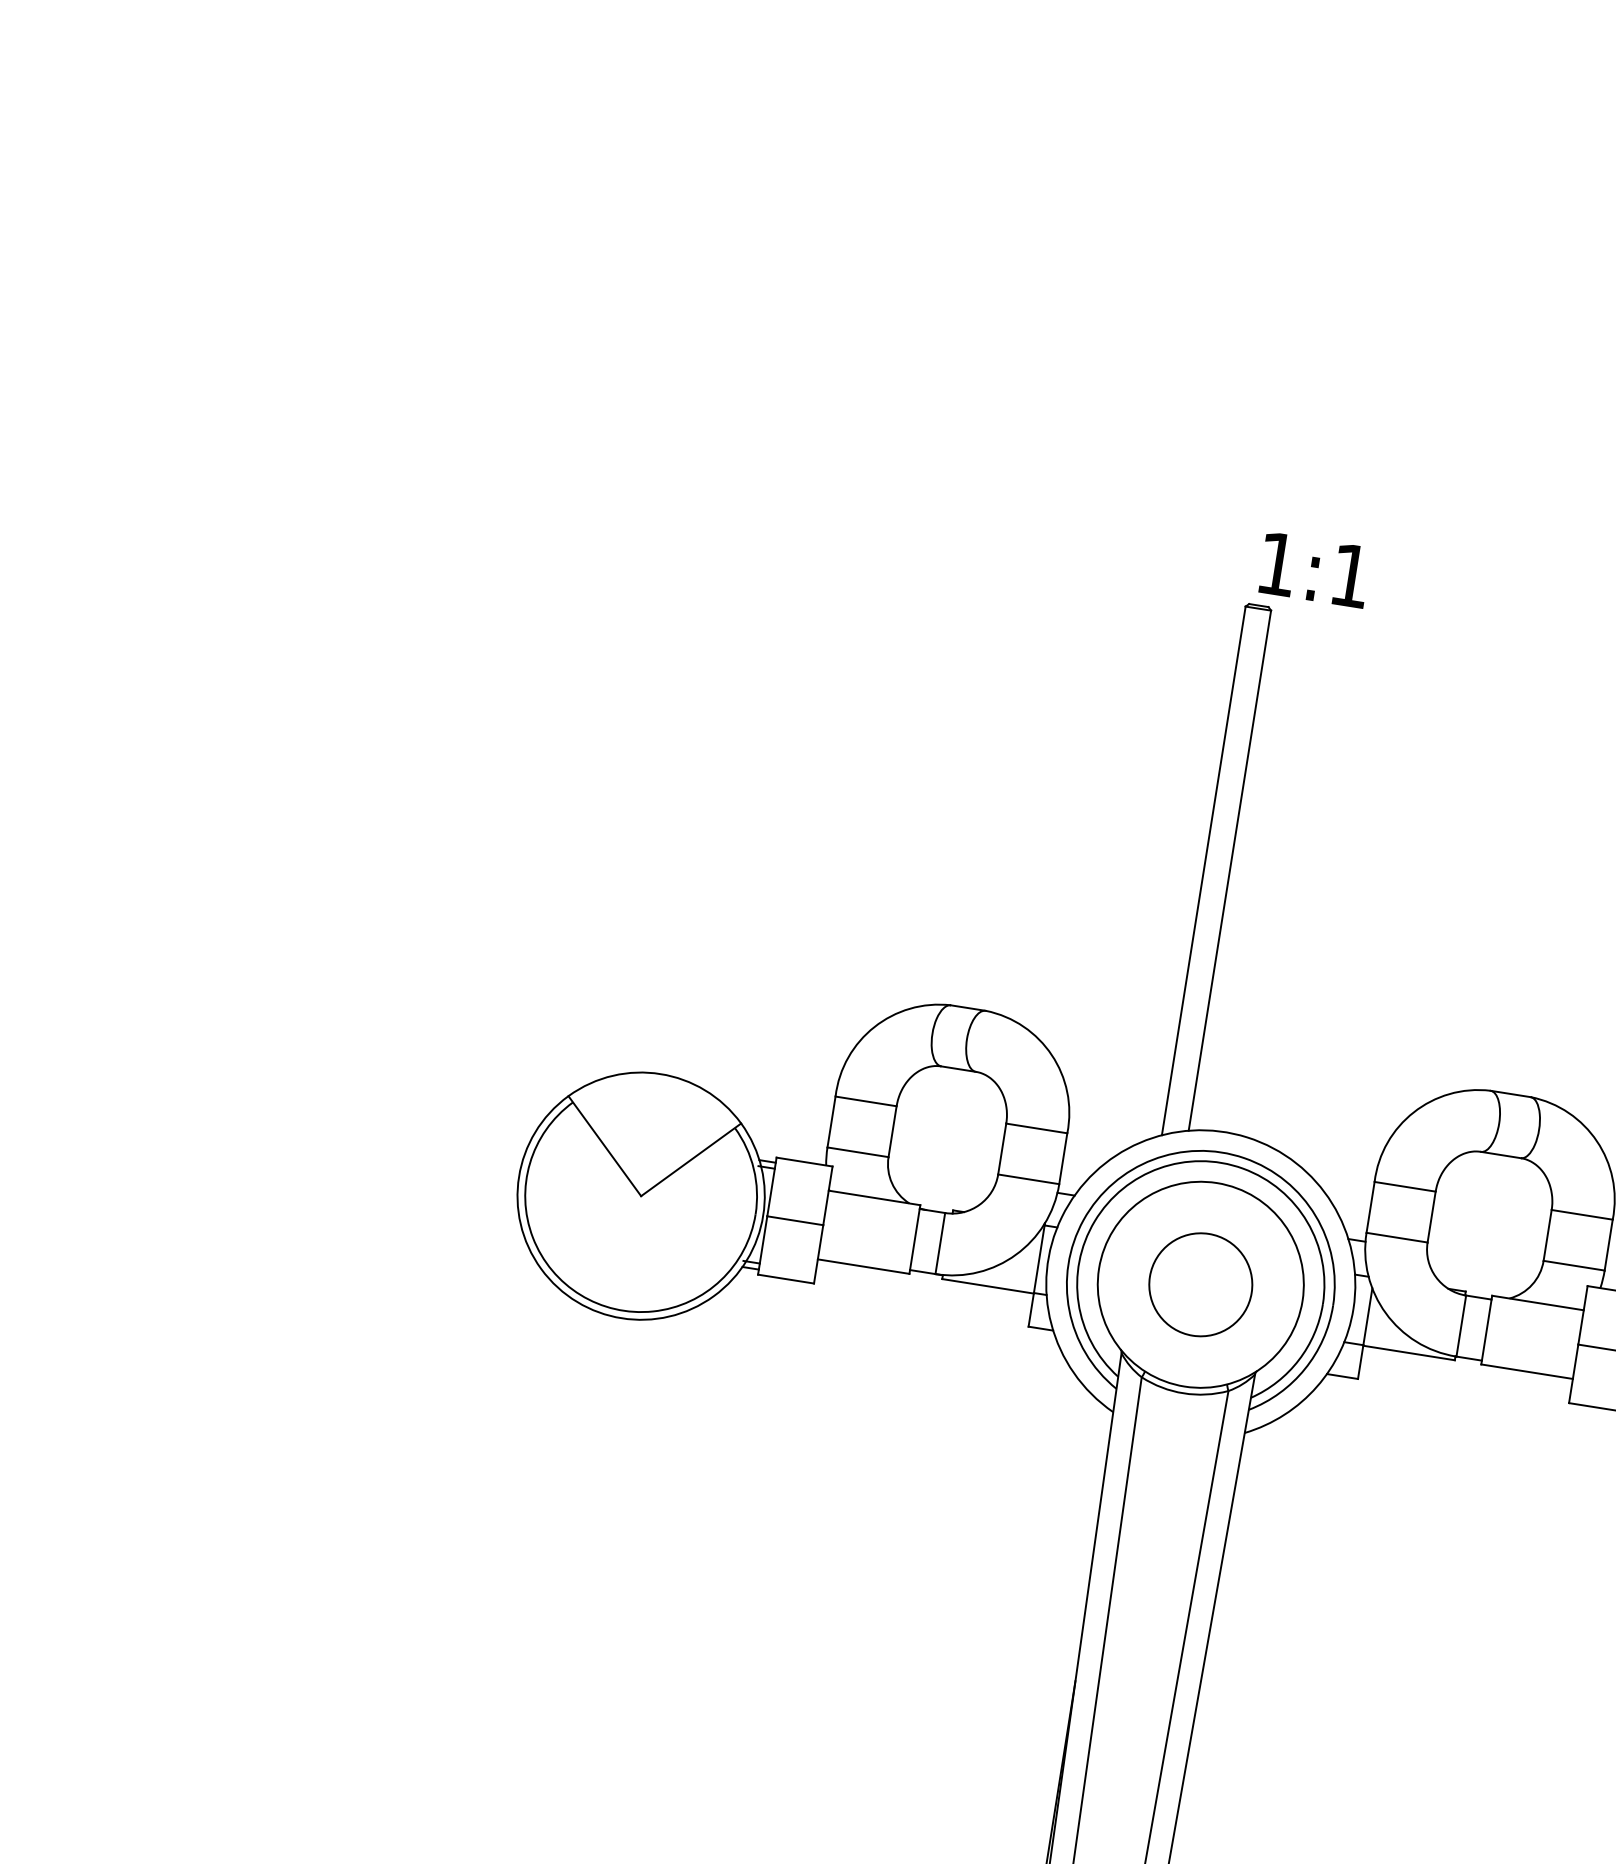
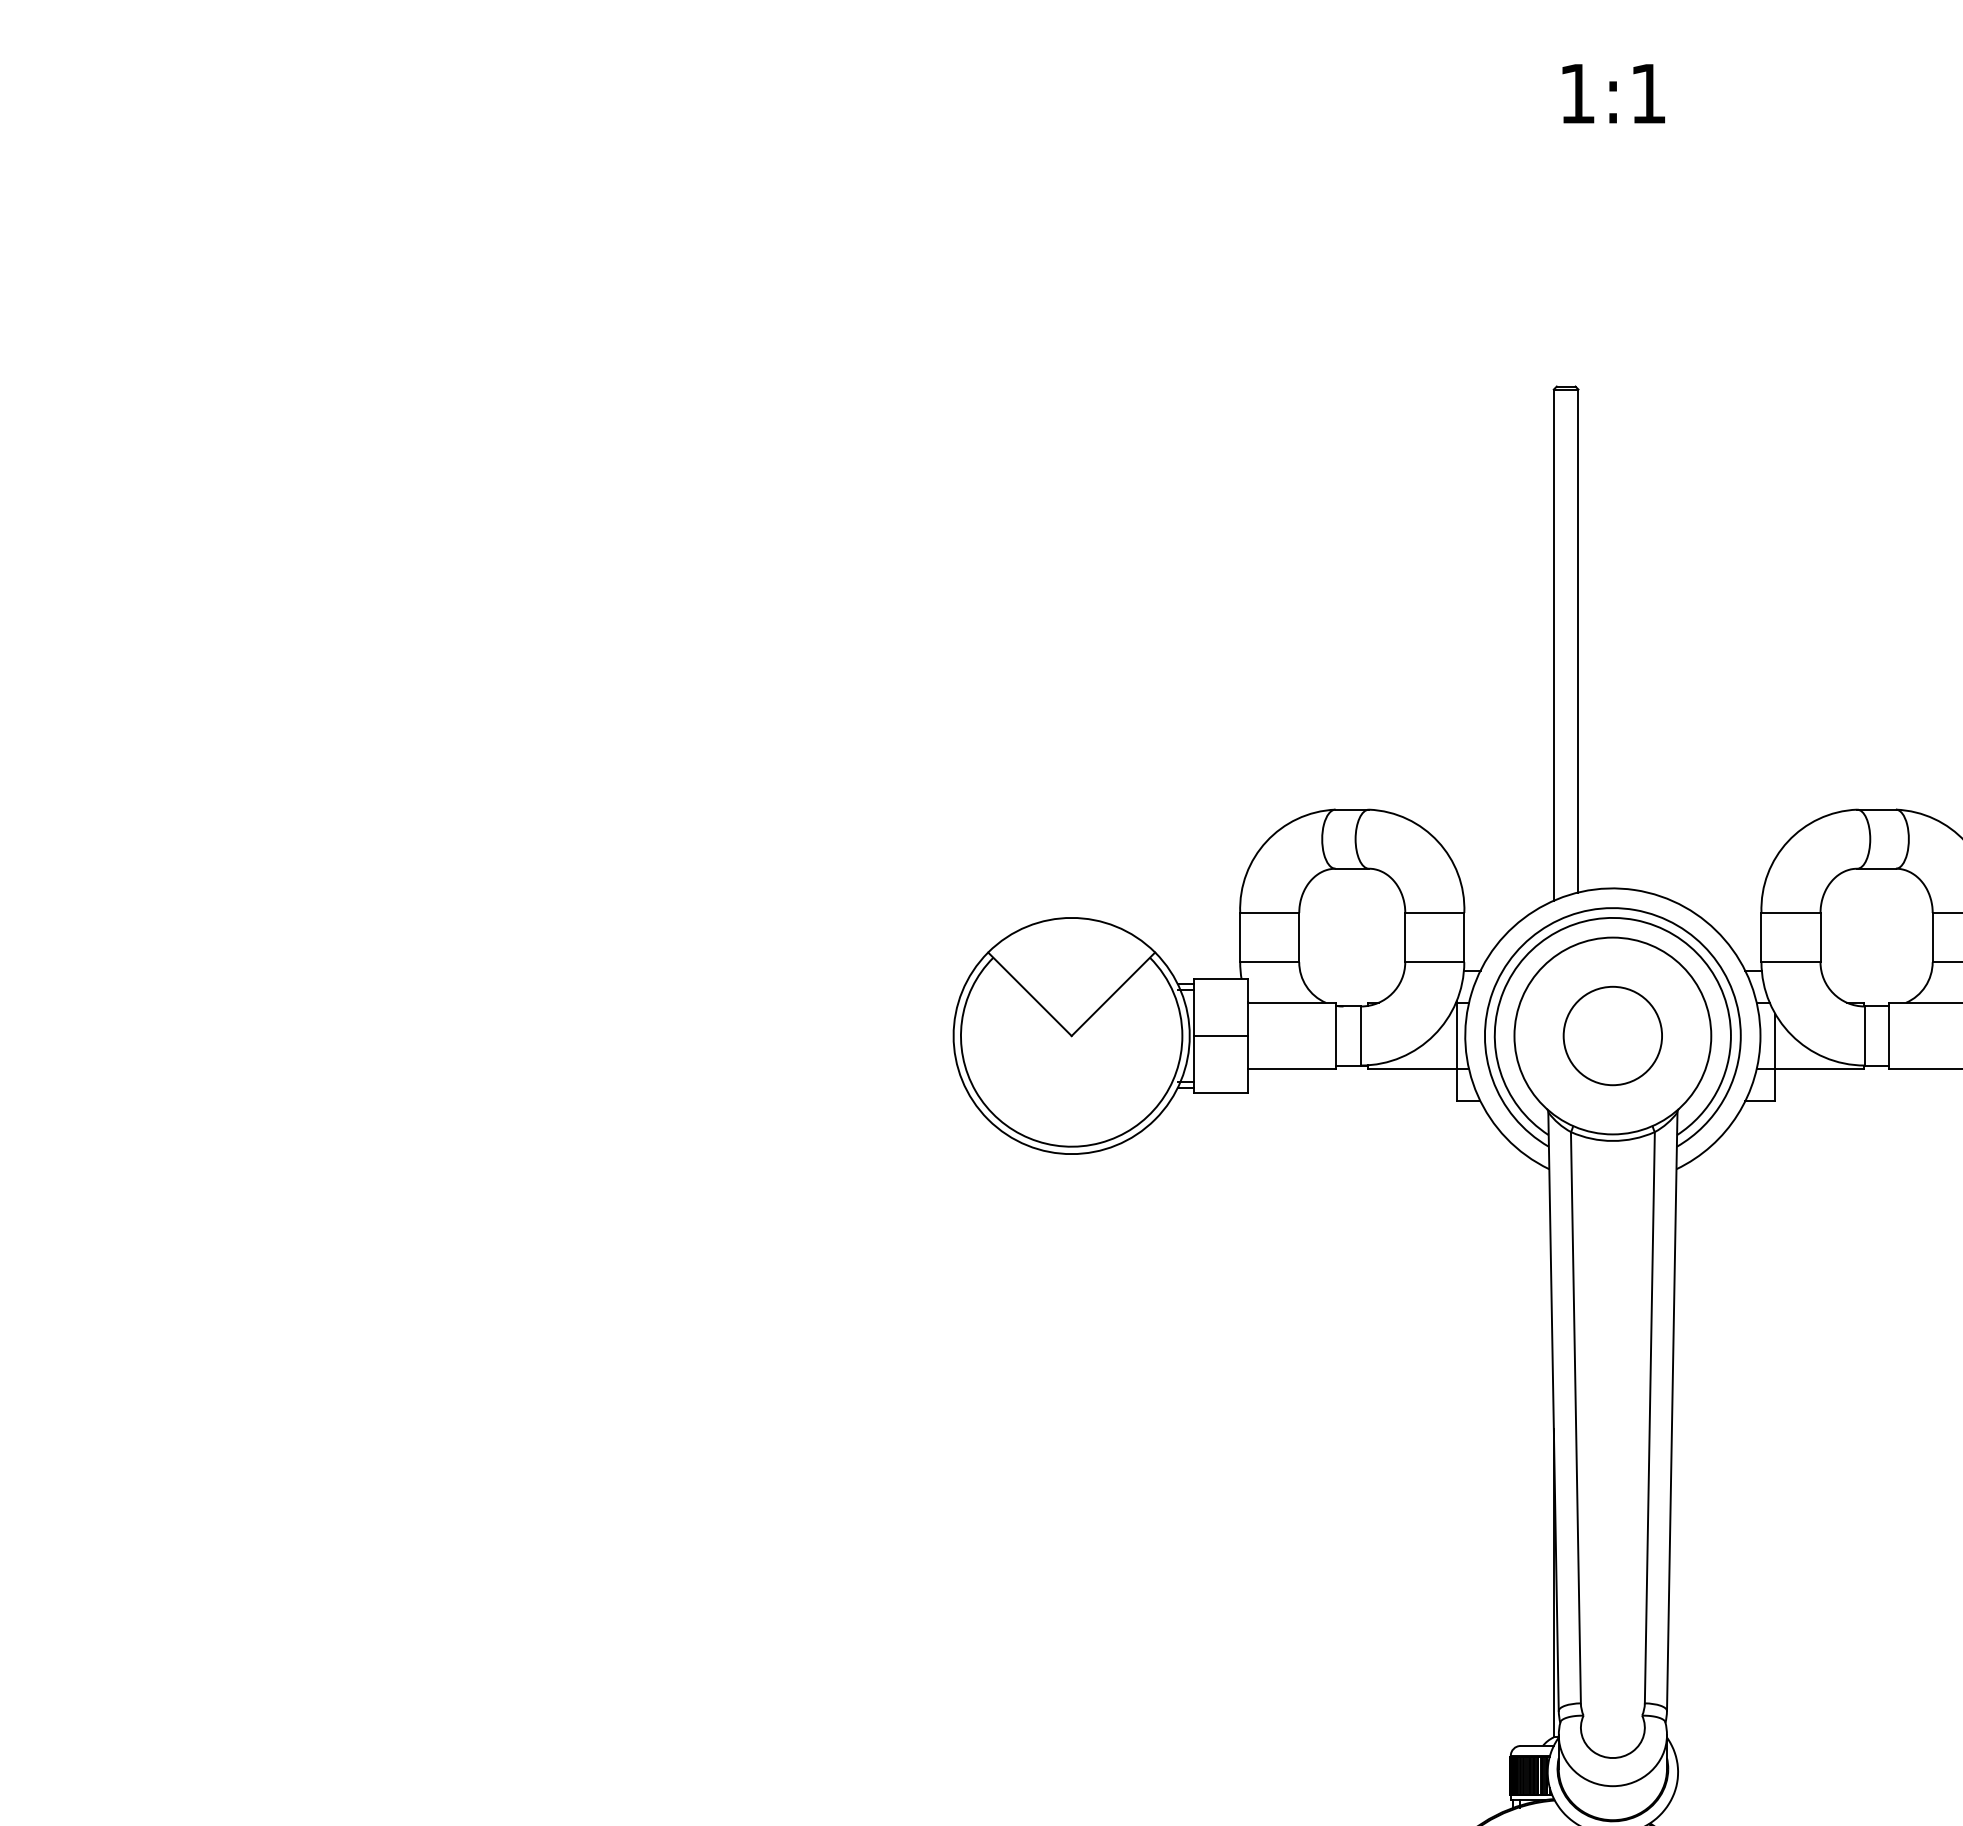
text: (1314, 569) -> (1613, 93), moved

